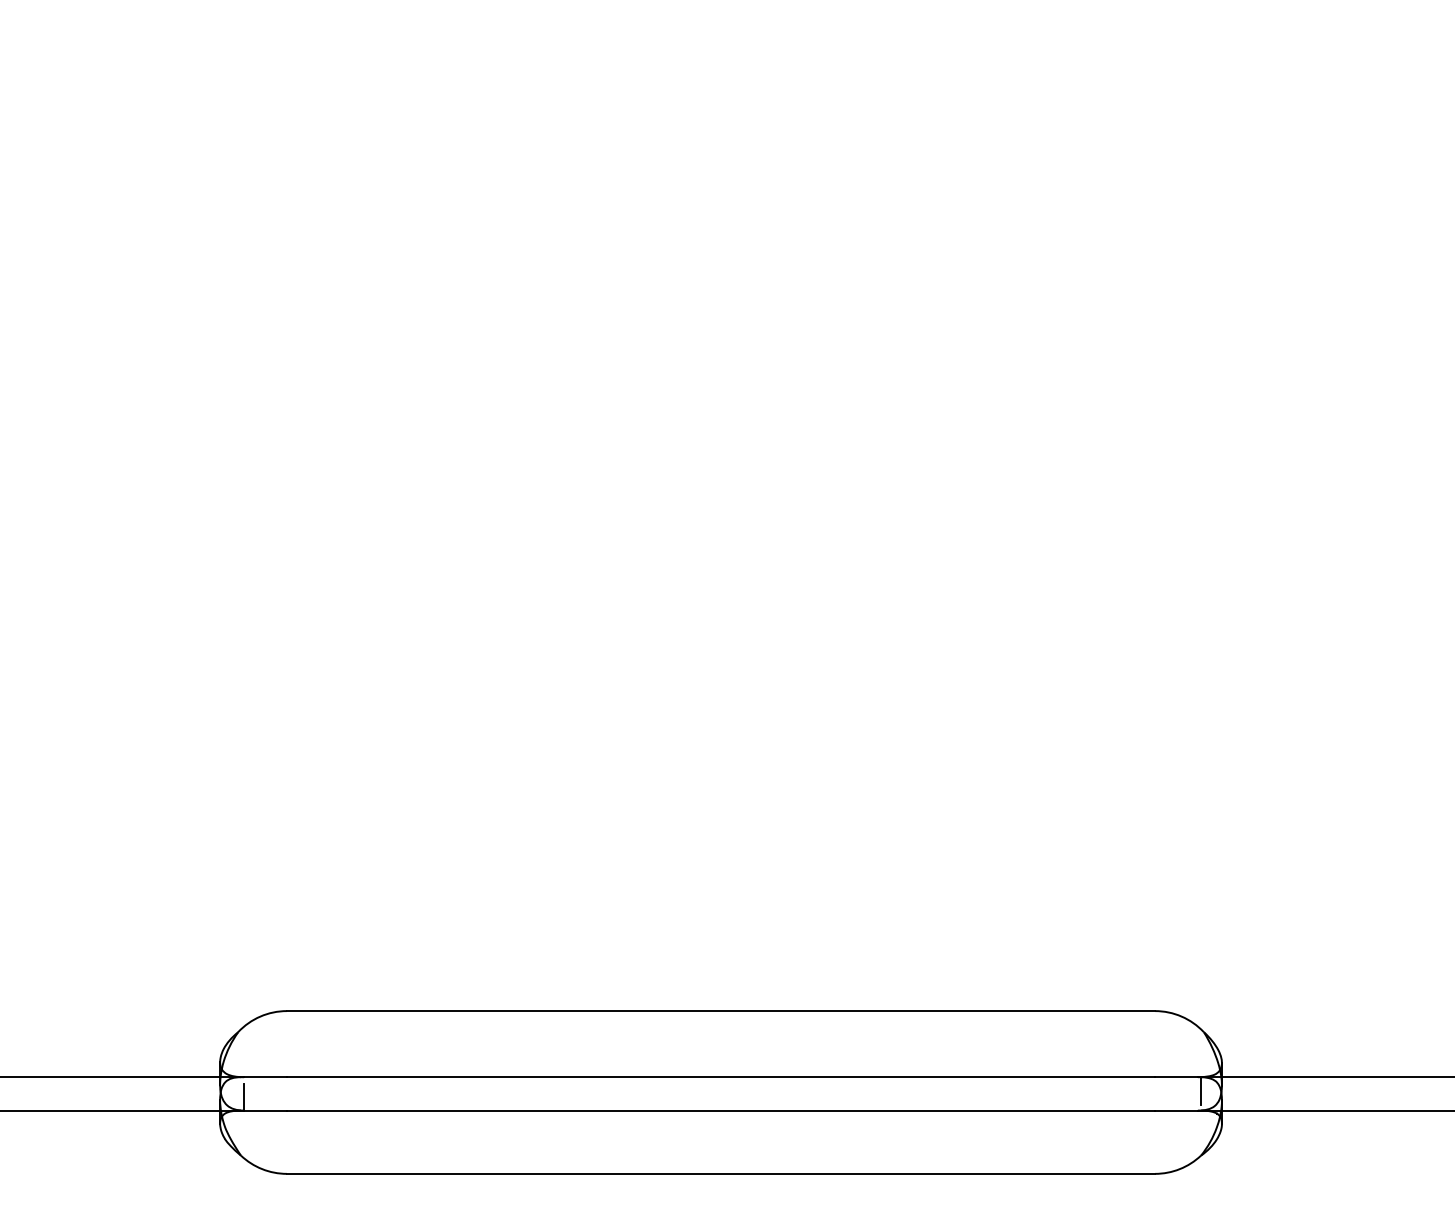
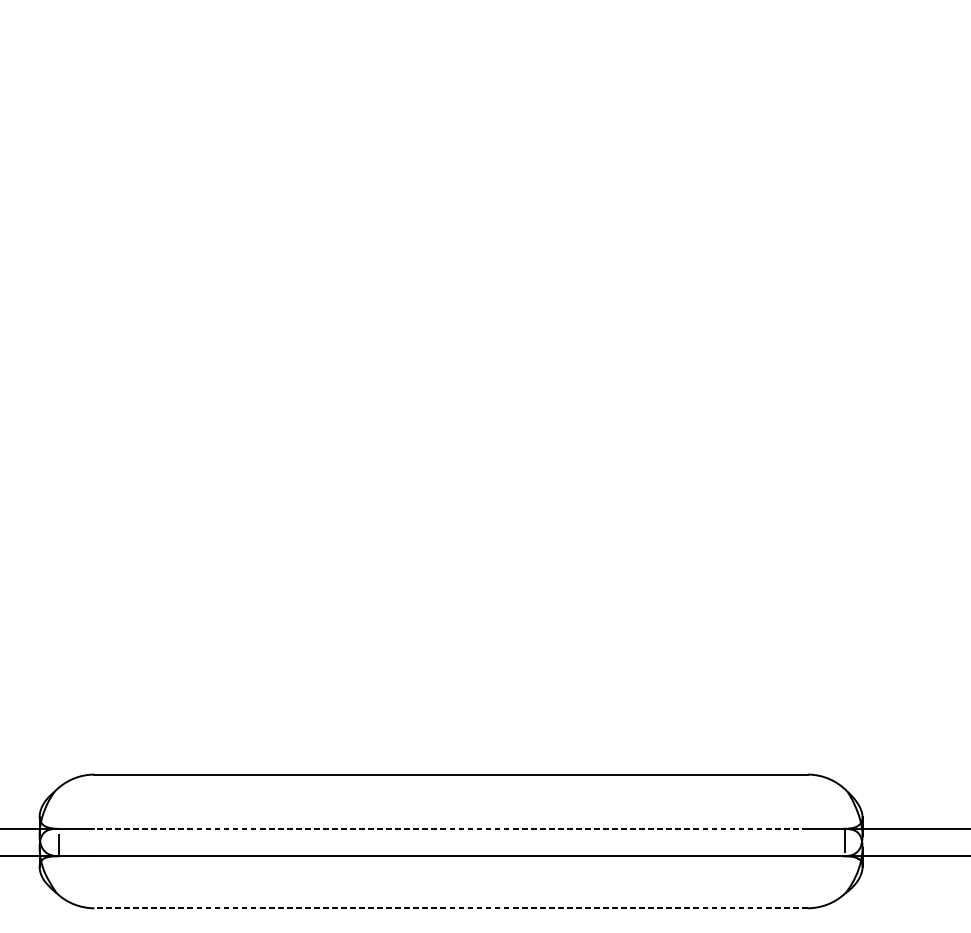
line: (720, 1077) -> (450, 829), solid -> dashed
line: (720, 1173) -> (450, 907), solid -> dashed

